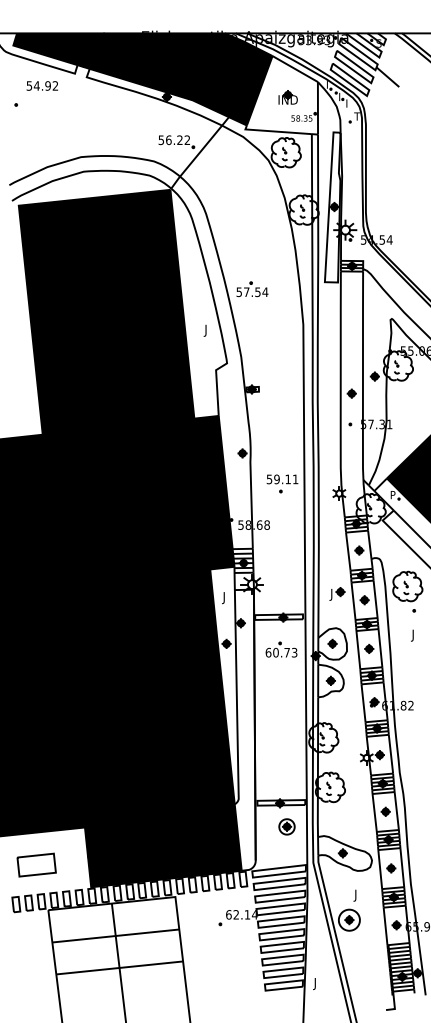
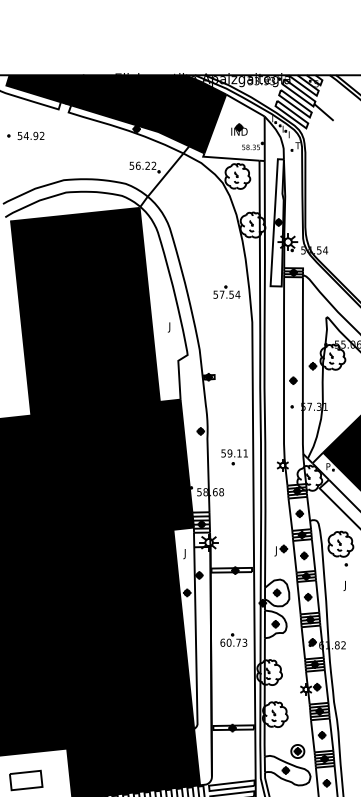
text: (41, 85) -> (30, 135), moved
part: (252, 289) -> (227, 292), moved
part: (281, 649) -> (233, 640), moved
part: (286, 826) -> (297, 751), moved

